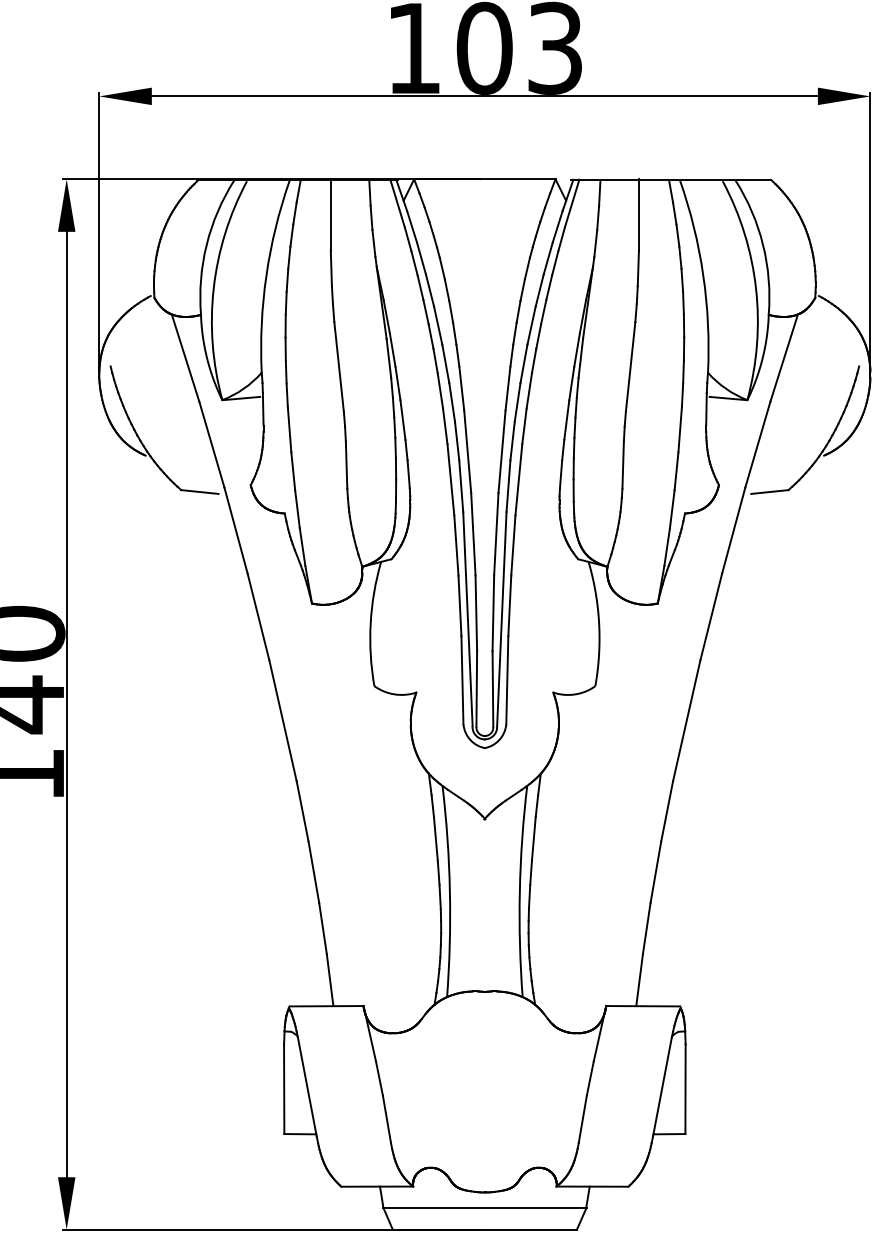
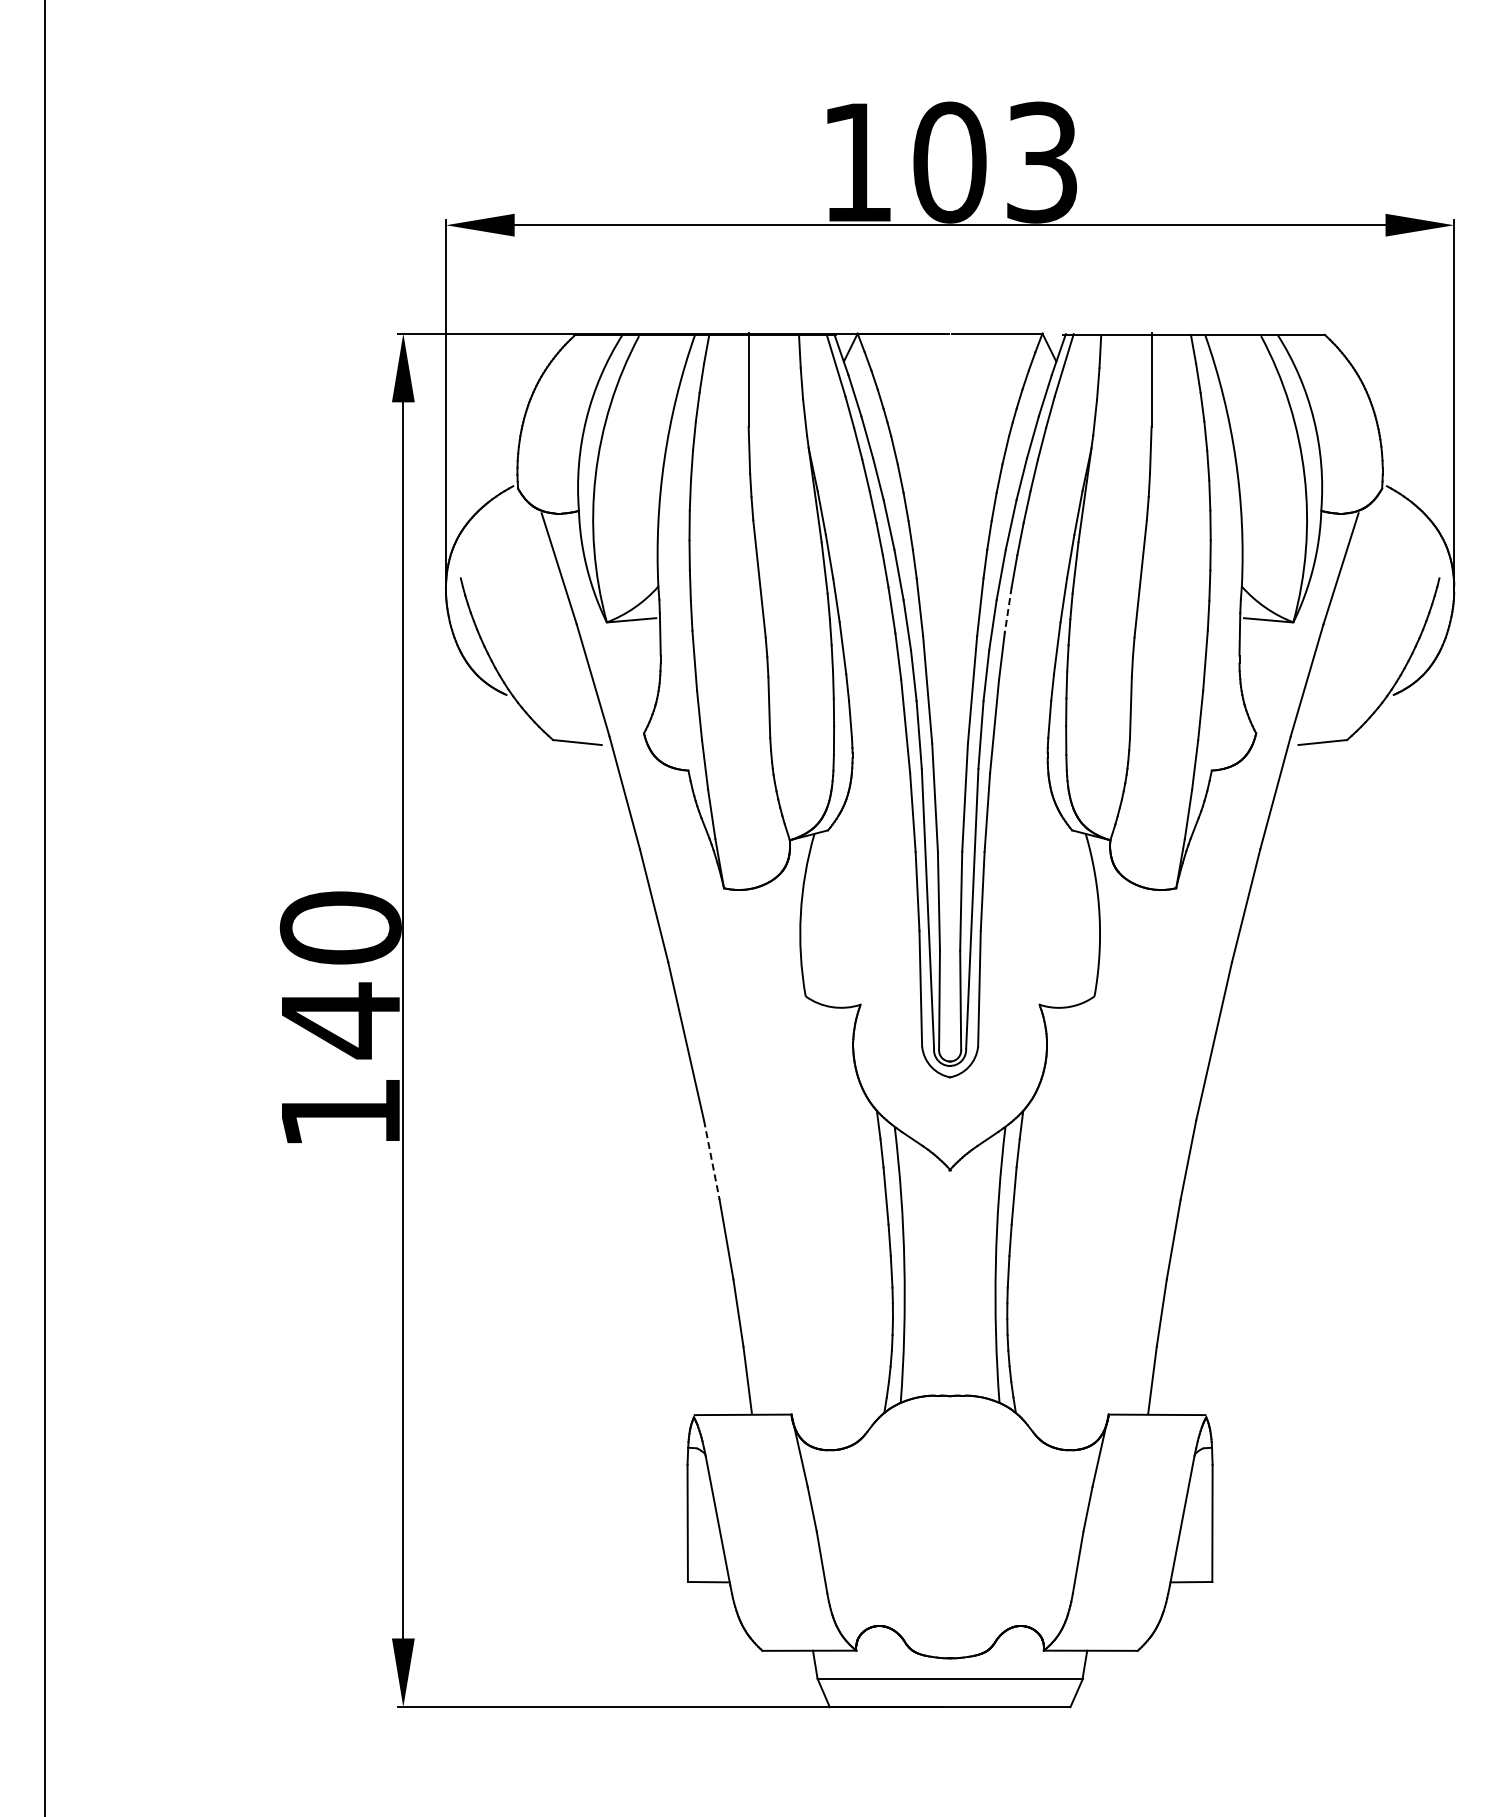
line: (529, 391) -> (1008, 610), solid -> dashed
line: (302, 811) -> (711, 1160), solid -> dashed

